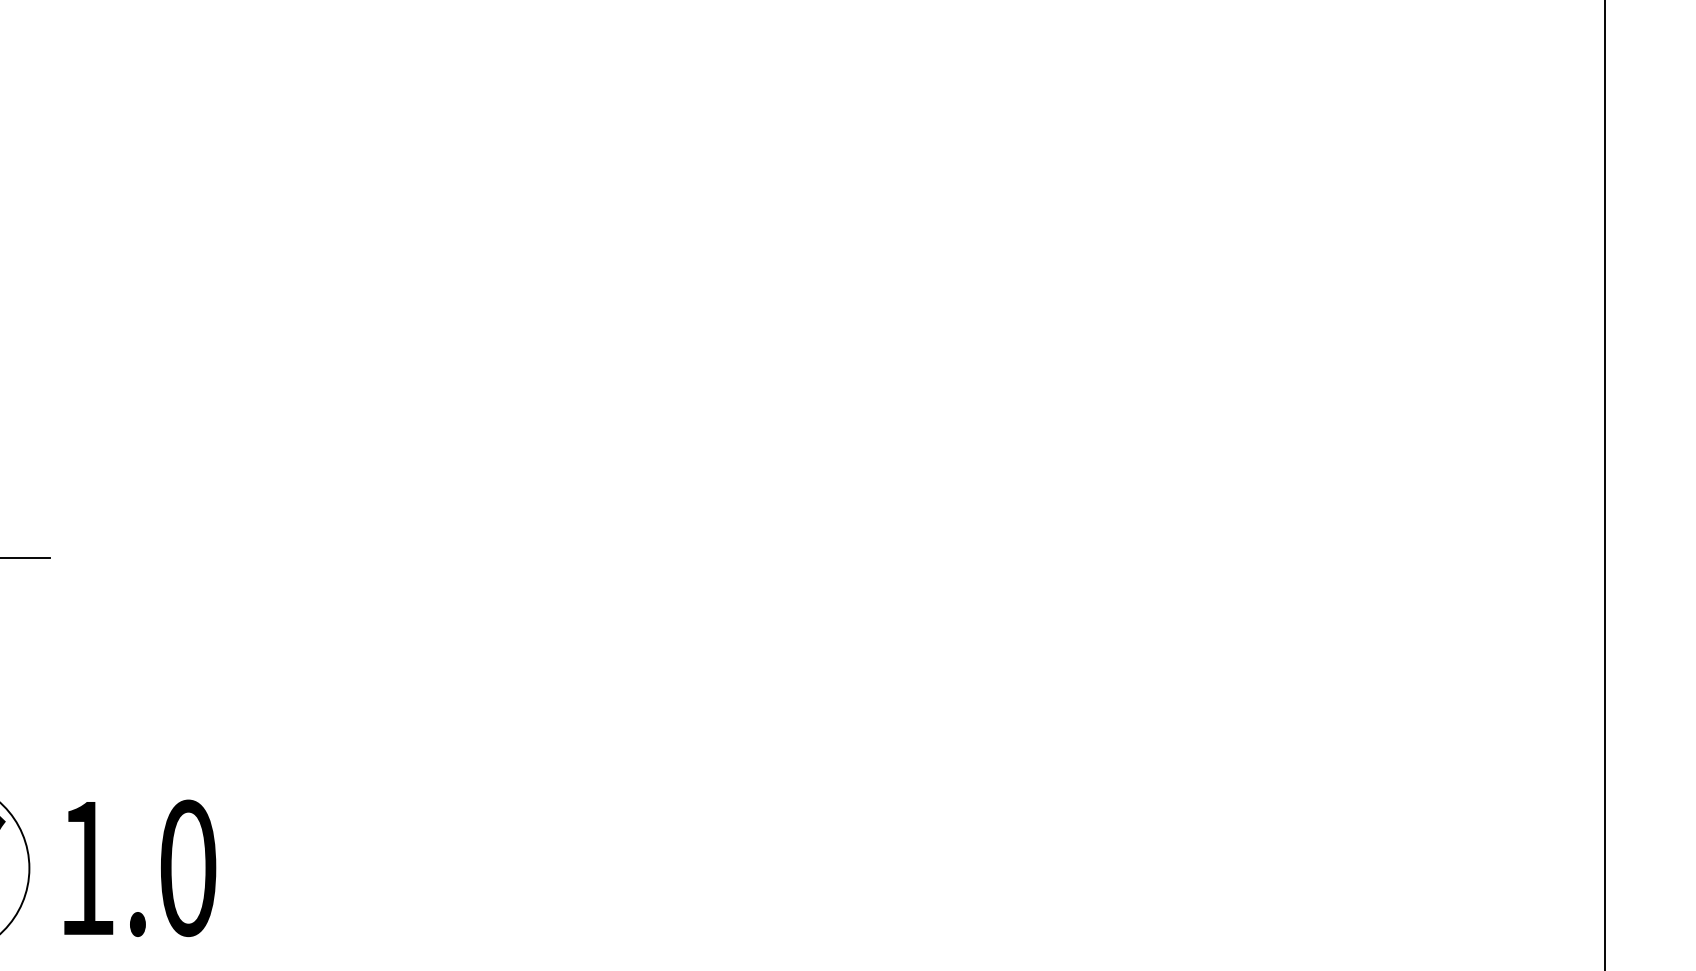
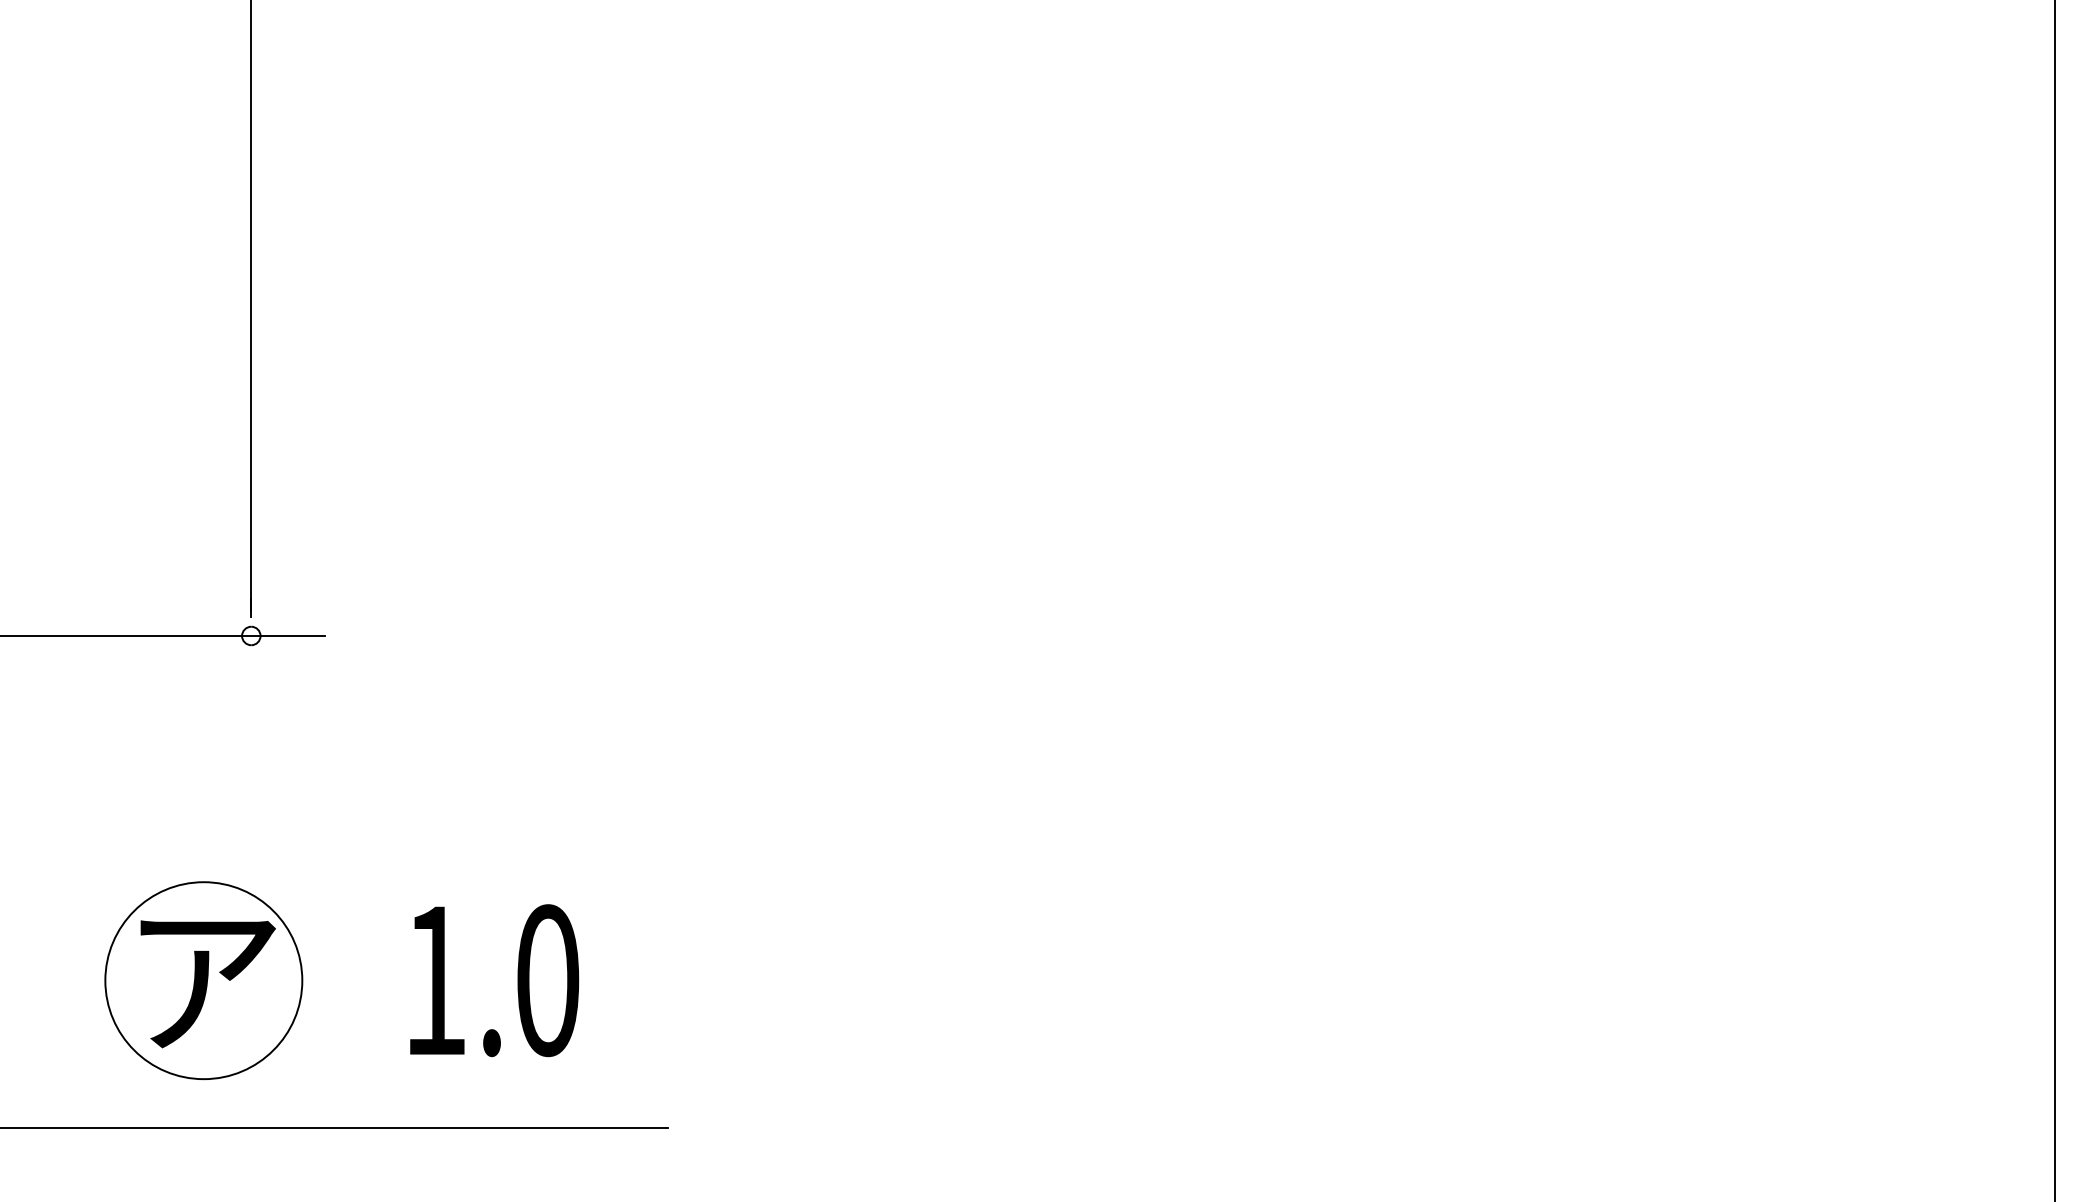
text: (140, 868) -> (494, 980), moved

